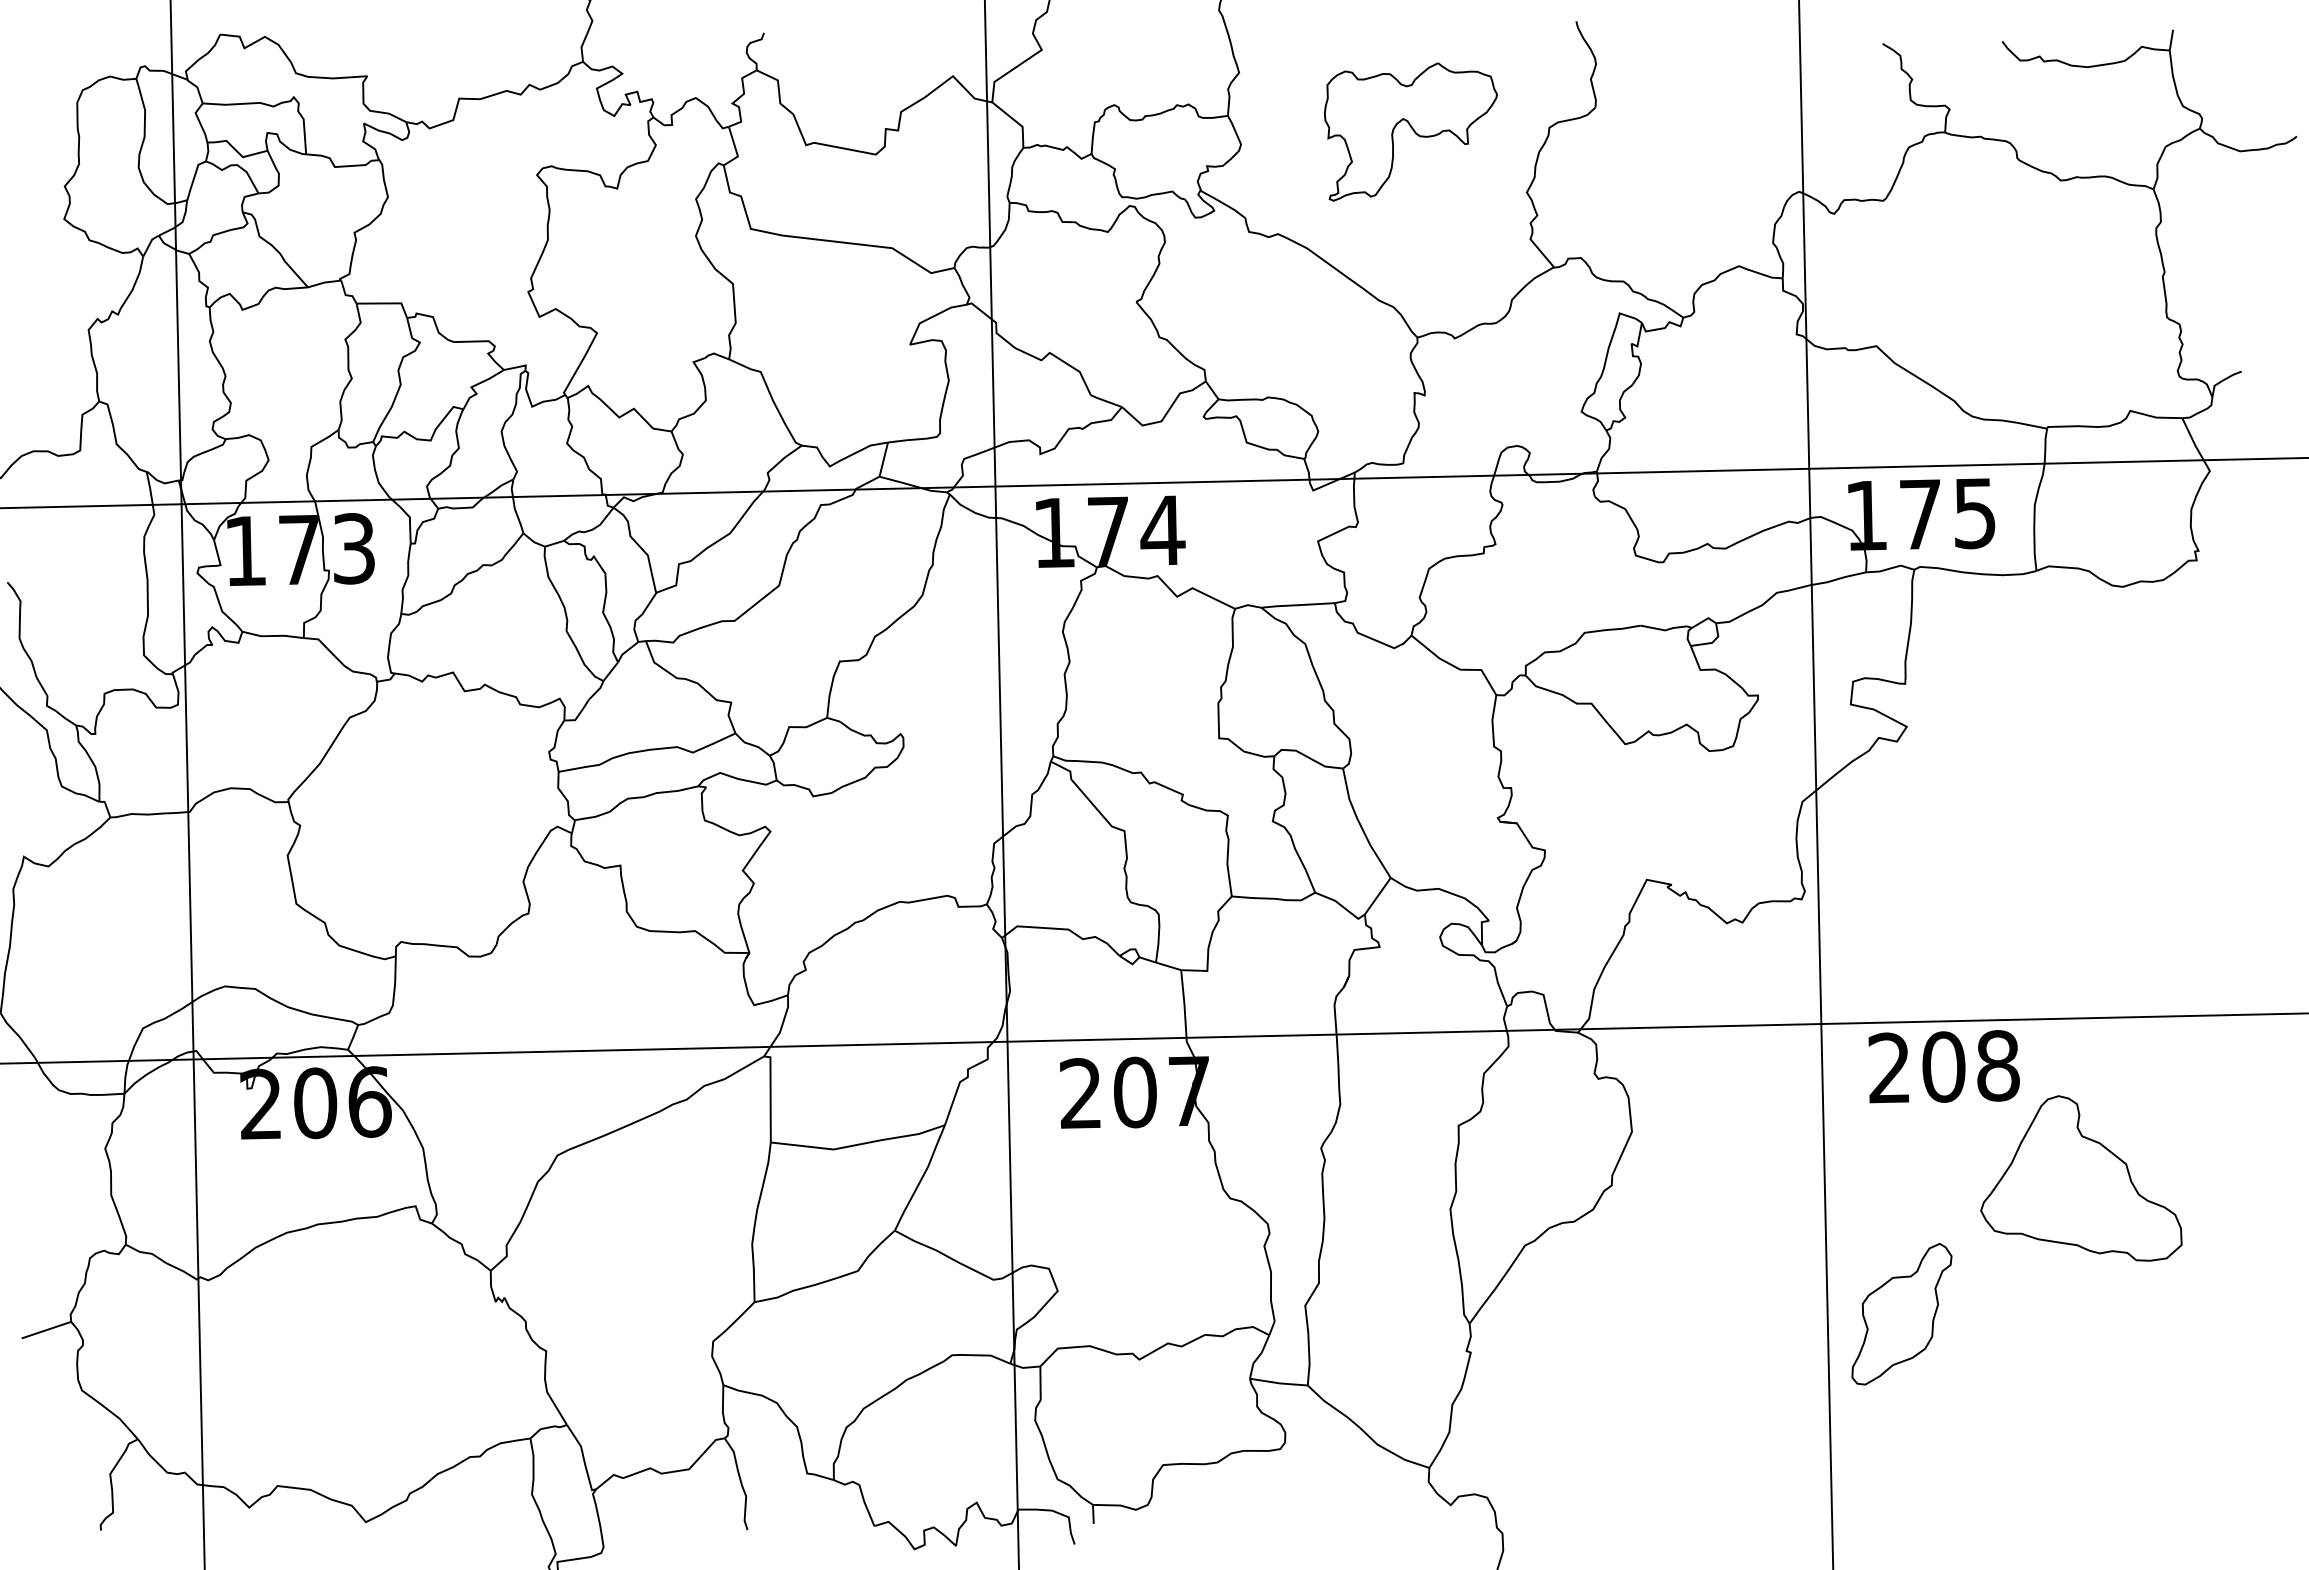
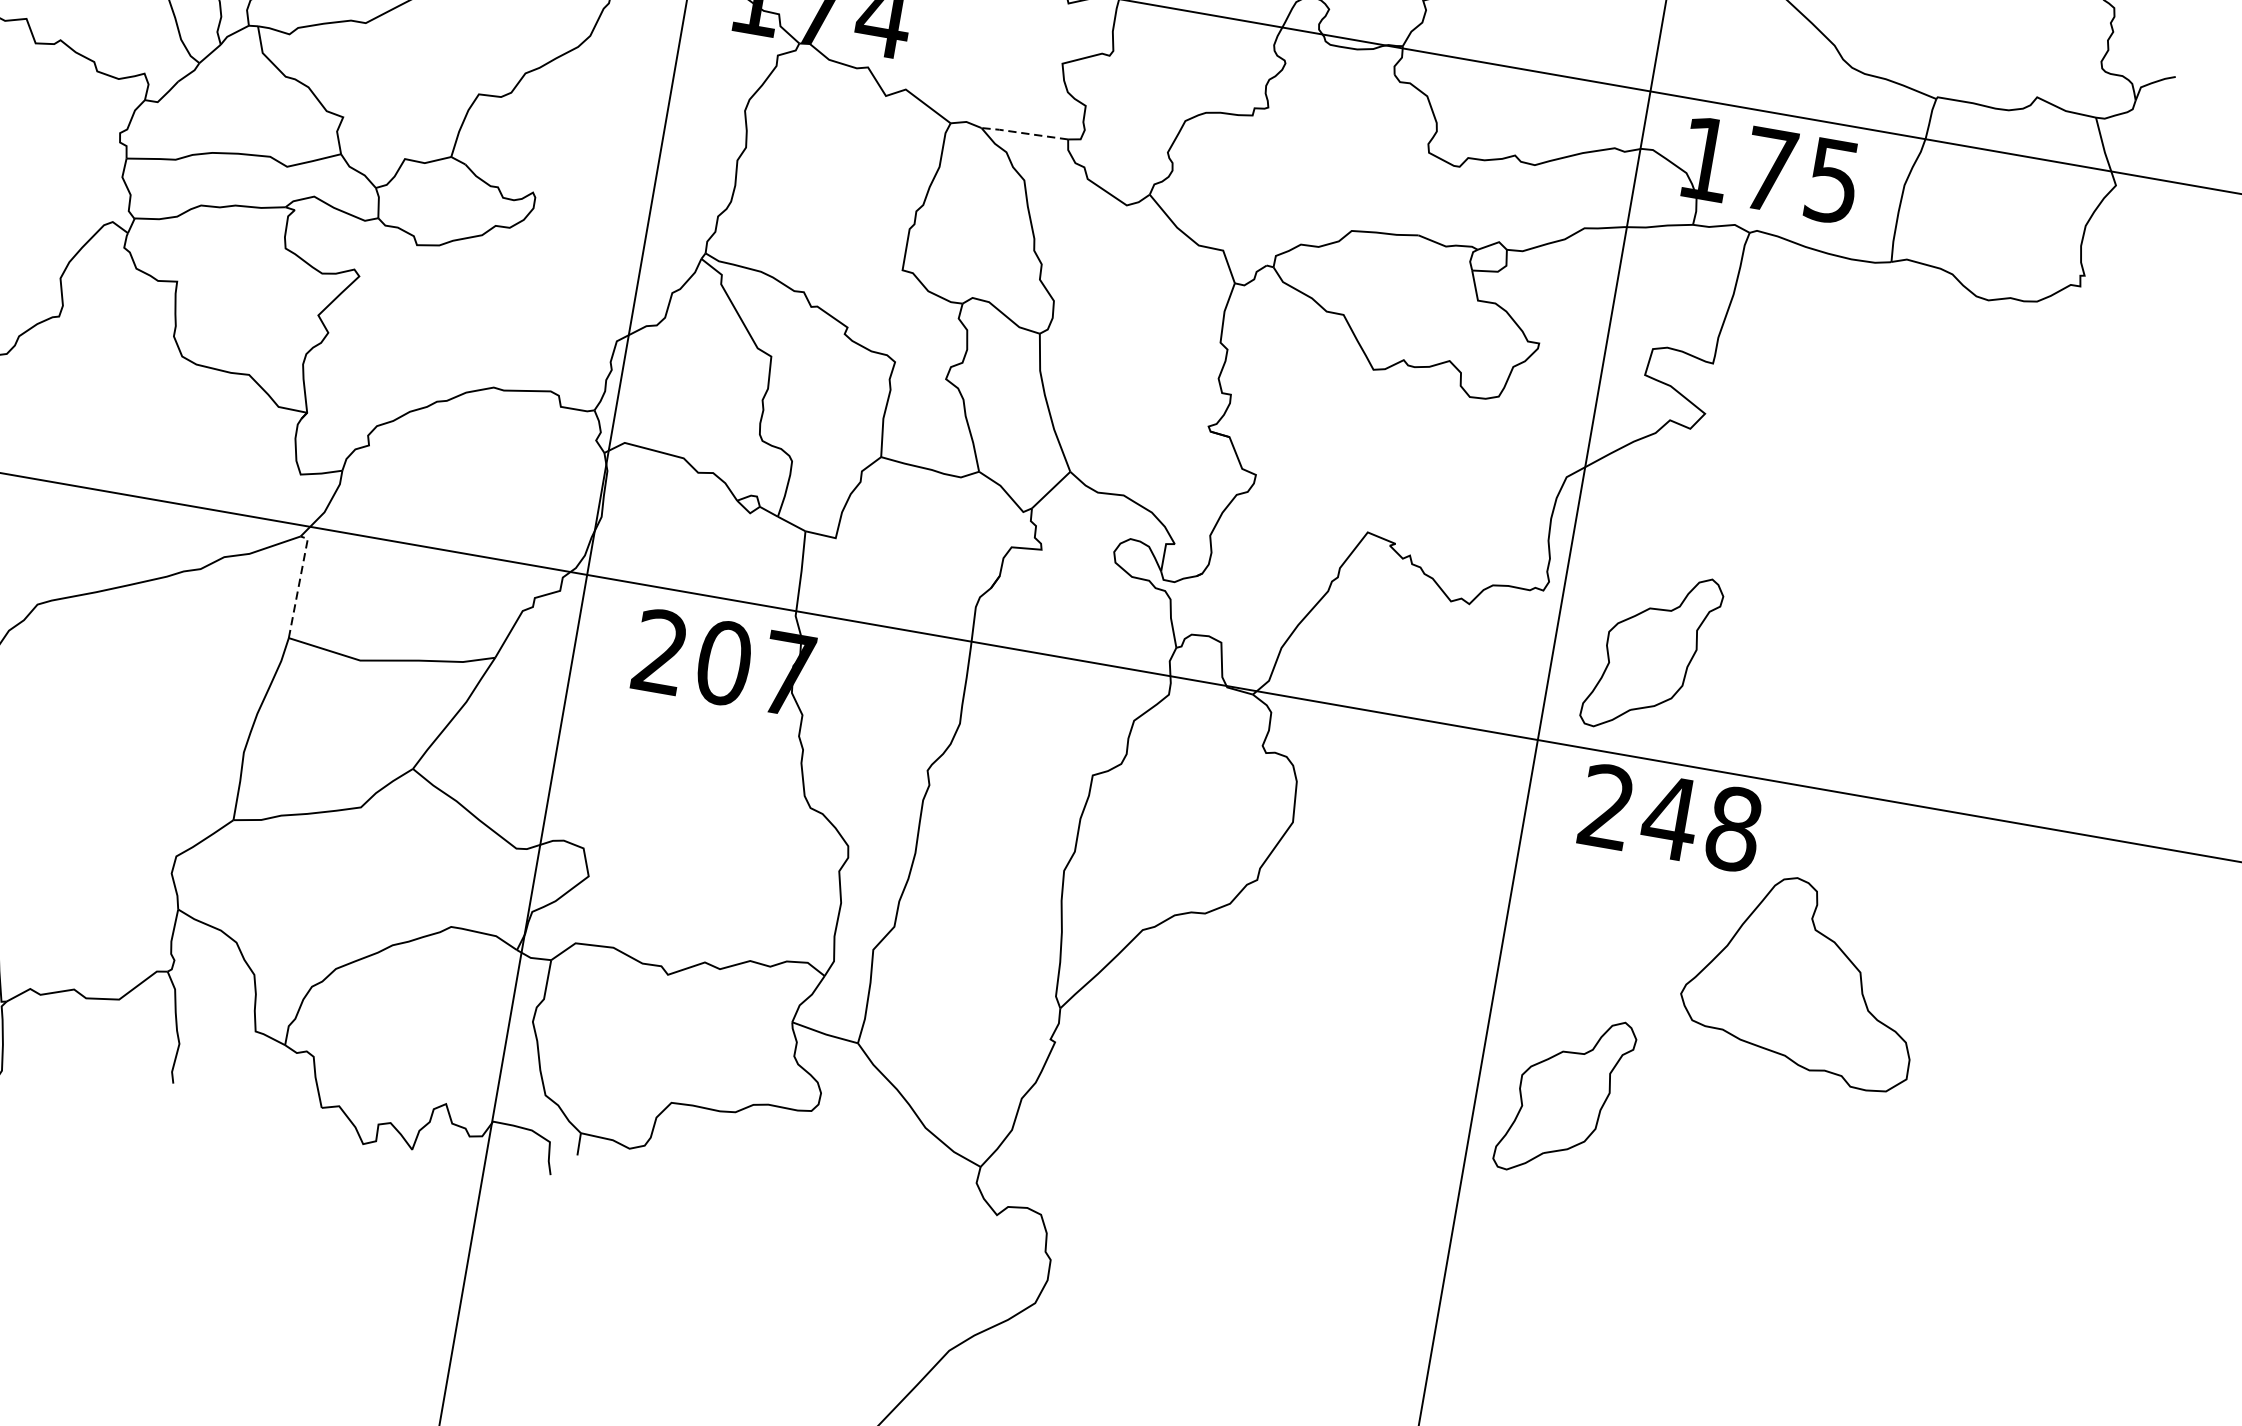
line: (1297, 605) -> (1024, 133), solid -> dashed
part: (1901, 933) -> (1651, 653), added
text: (1943, 1066) -> (1670, 817), 208 -> 248
line: (770, 1095) -> (299, 583), solid -> dashed

